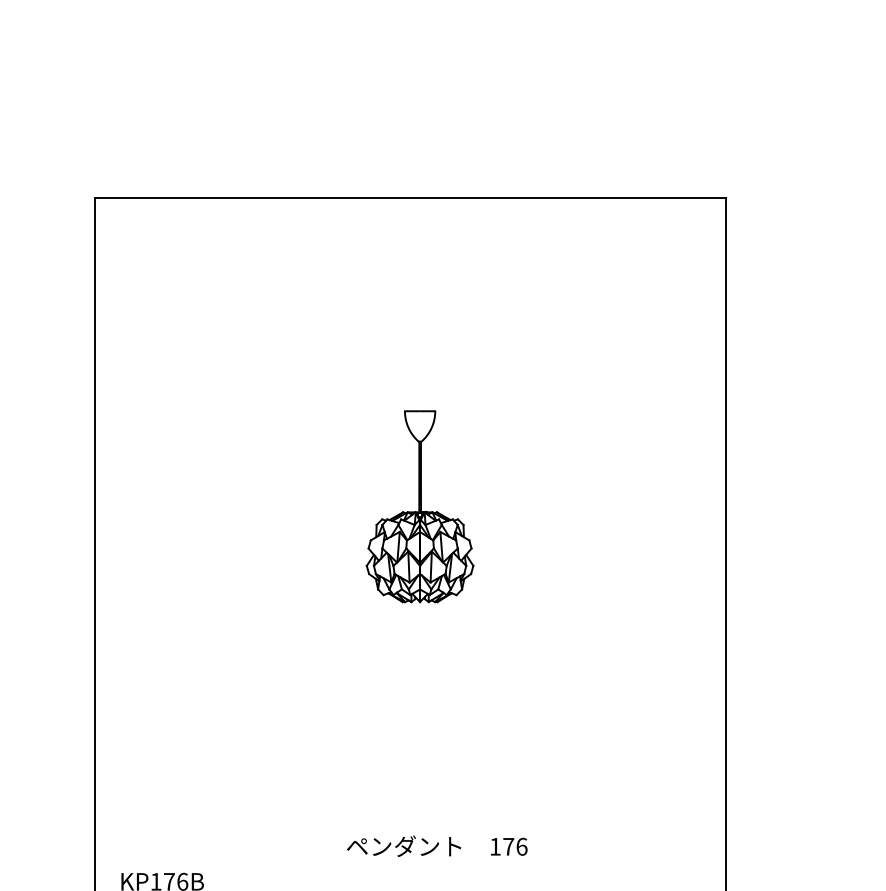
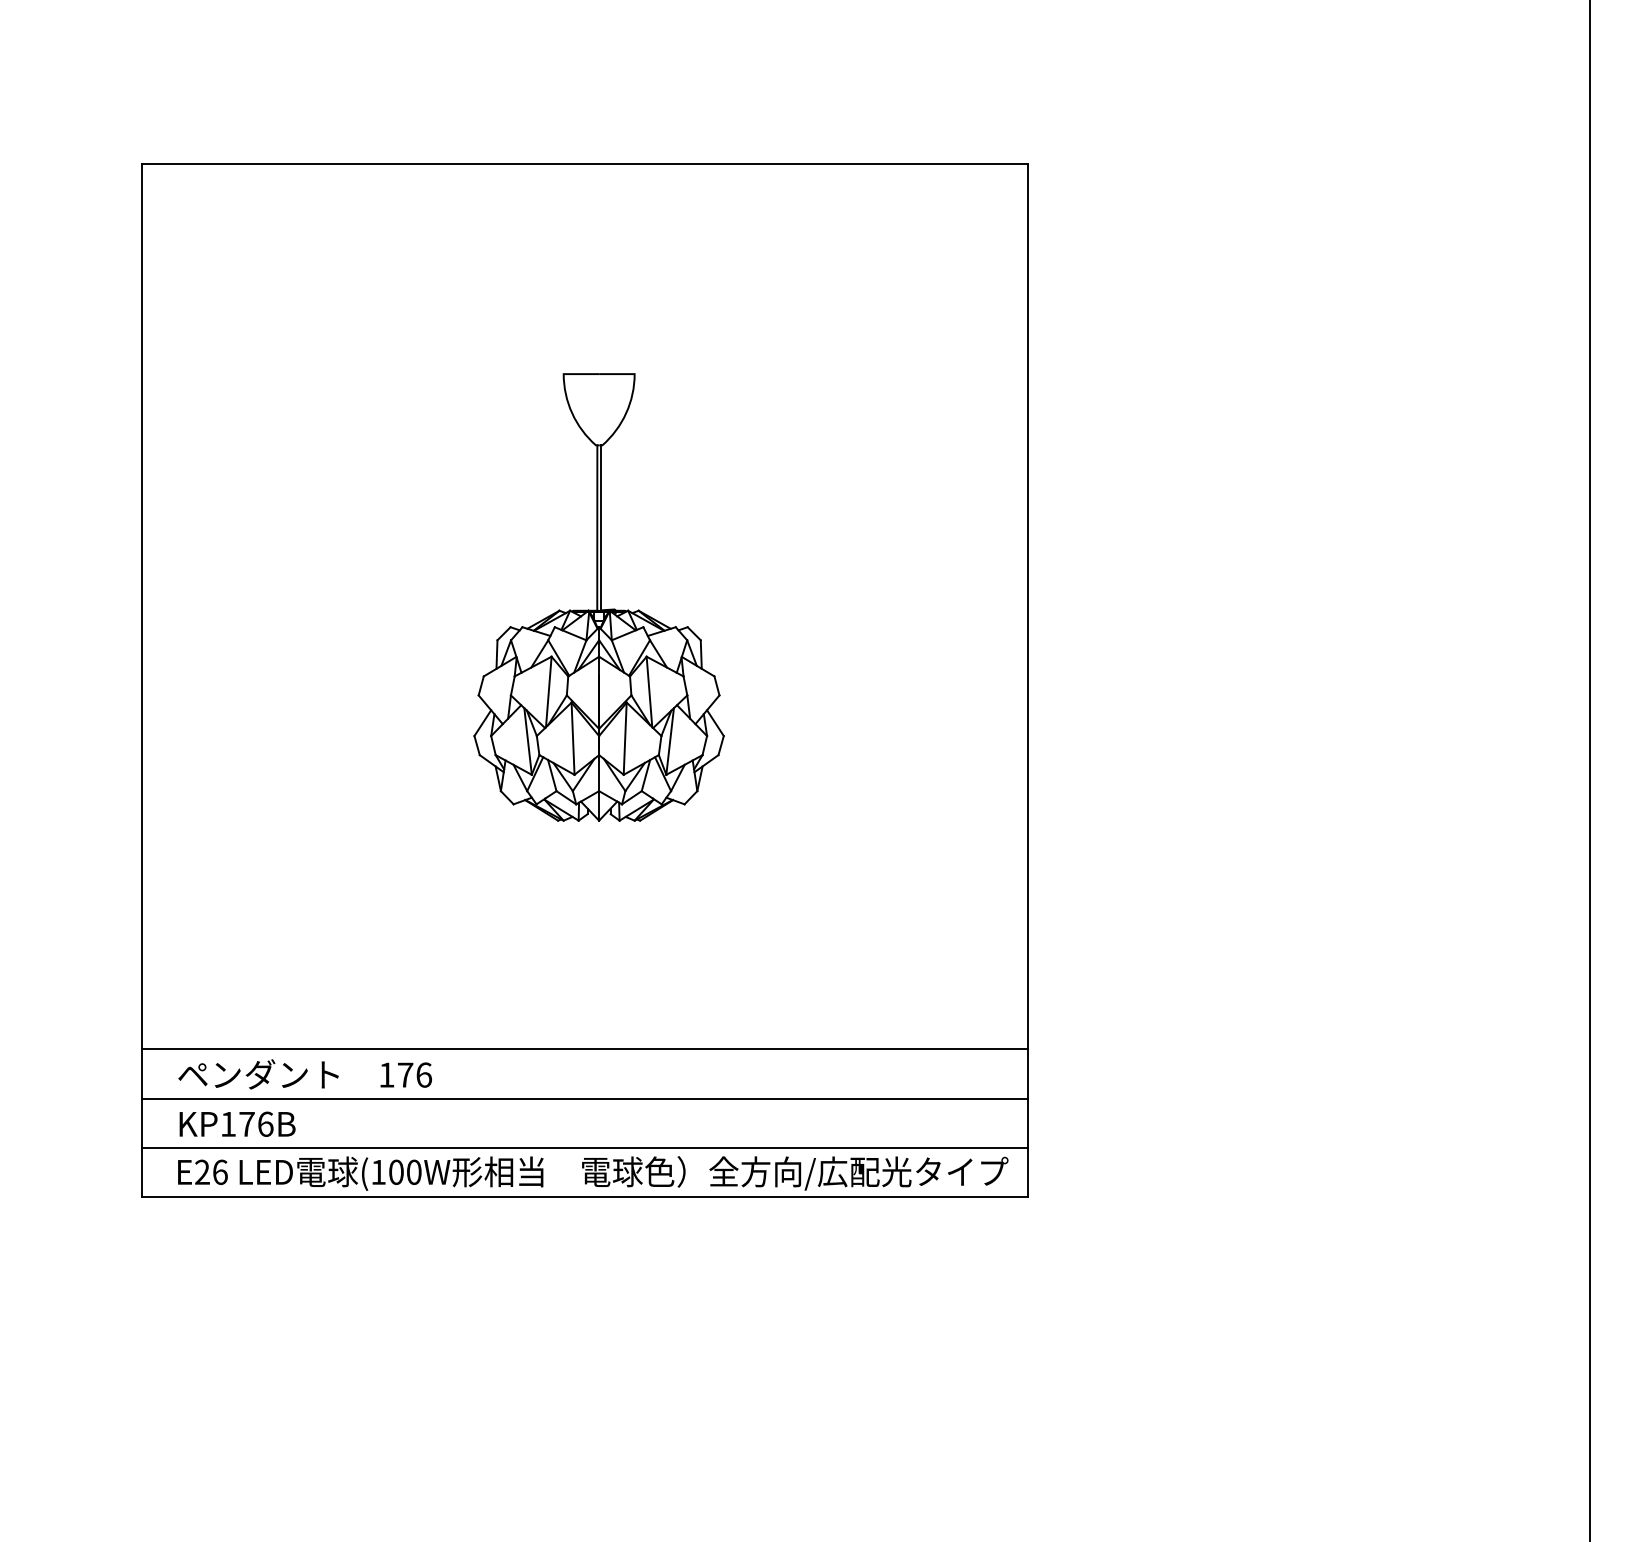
part: (419, 506) -> (598, 597), size x1.67
line: (409, 828) -> (584, 1049), added
text: (436, 846) -> (304, 1074), moved
line: (409, 863) -> (584, 1098), added

